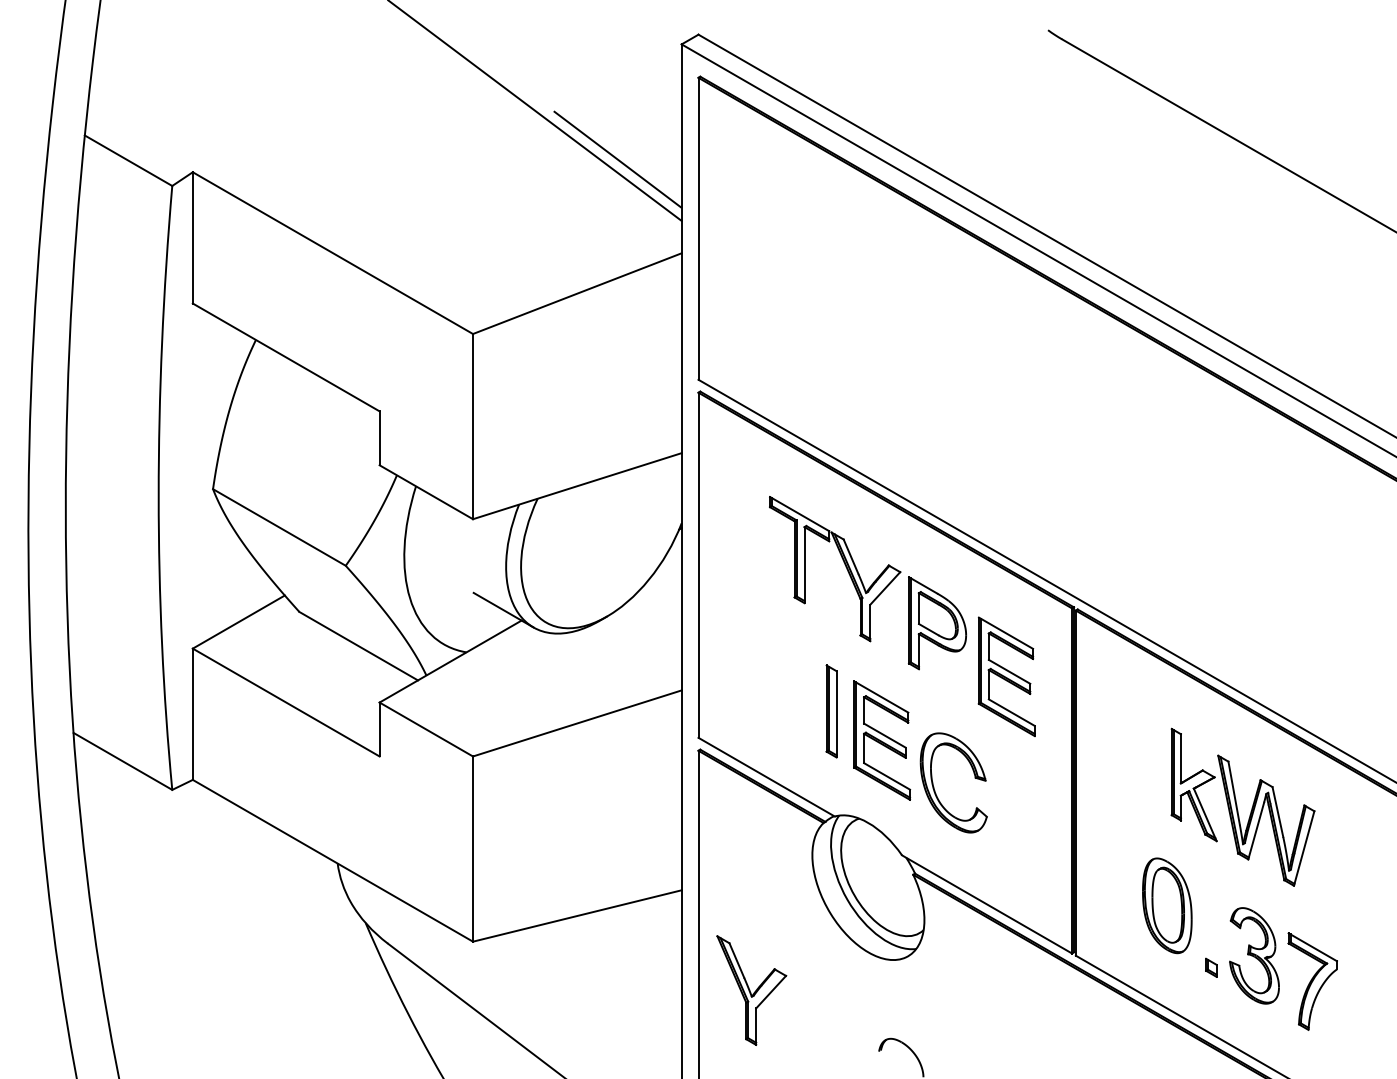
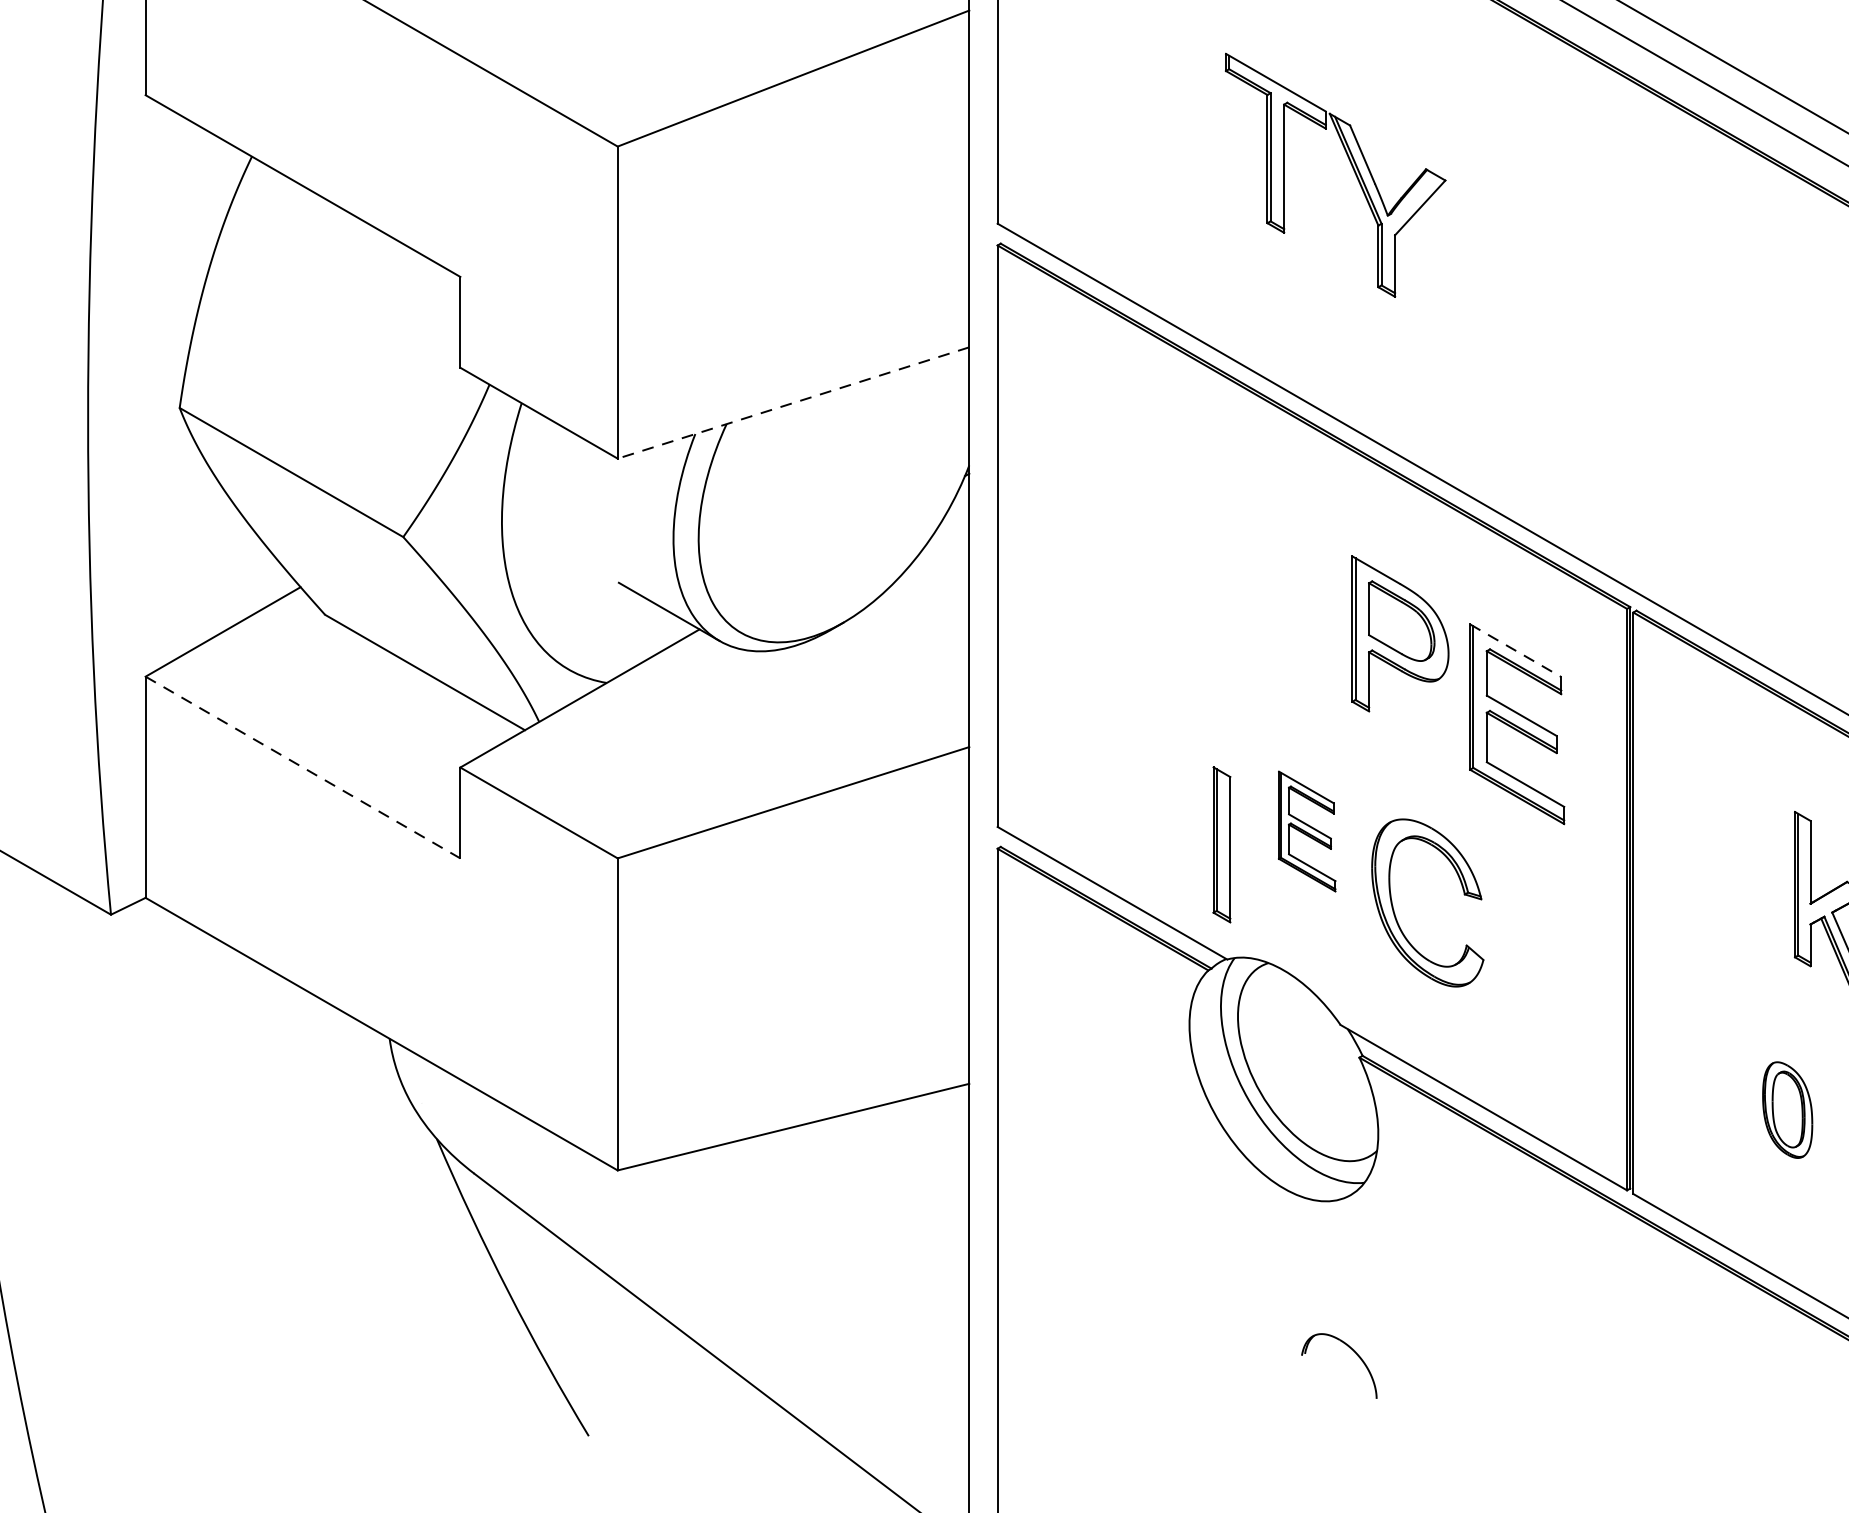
line: (576, 486) -> (792, 403), solid -> dashed
part: (845, 567) -> (1353, 172), moved
line: (1006, 633) -> (1516, 651), solid -> dashed
line: (286, 702) -> (303, 767), solid -> dashed
part: (831, 711) -> (1221, 844), moved
part: (882, 740) -> (1307, 831), size x0.6
part: (1167, 905) -> (1787, 1109), size x0.6
part: (751, 990) -> (1086, 1252), removed

